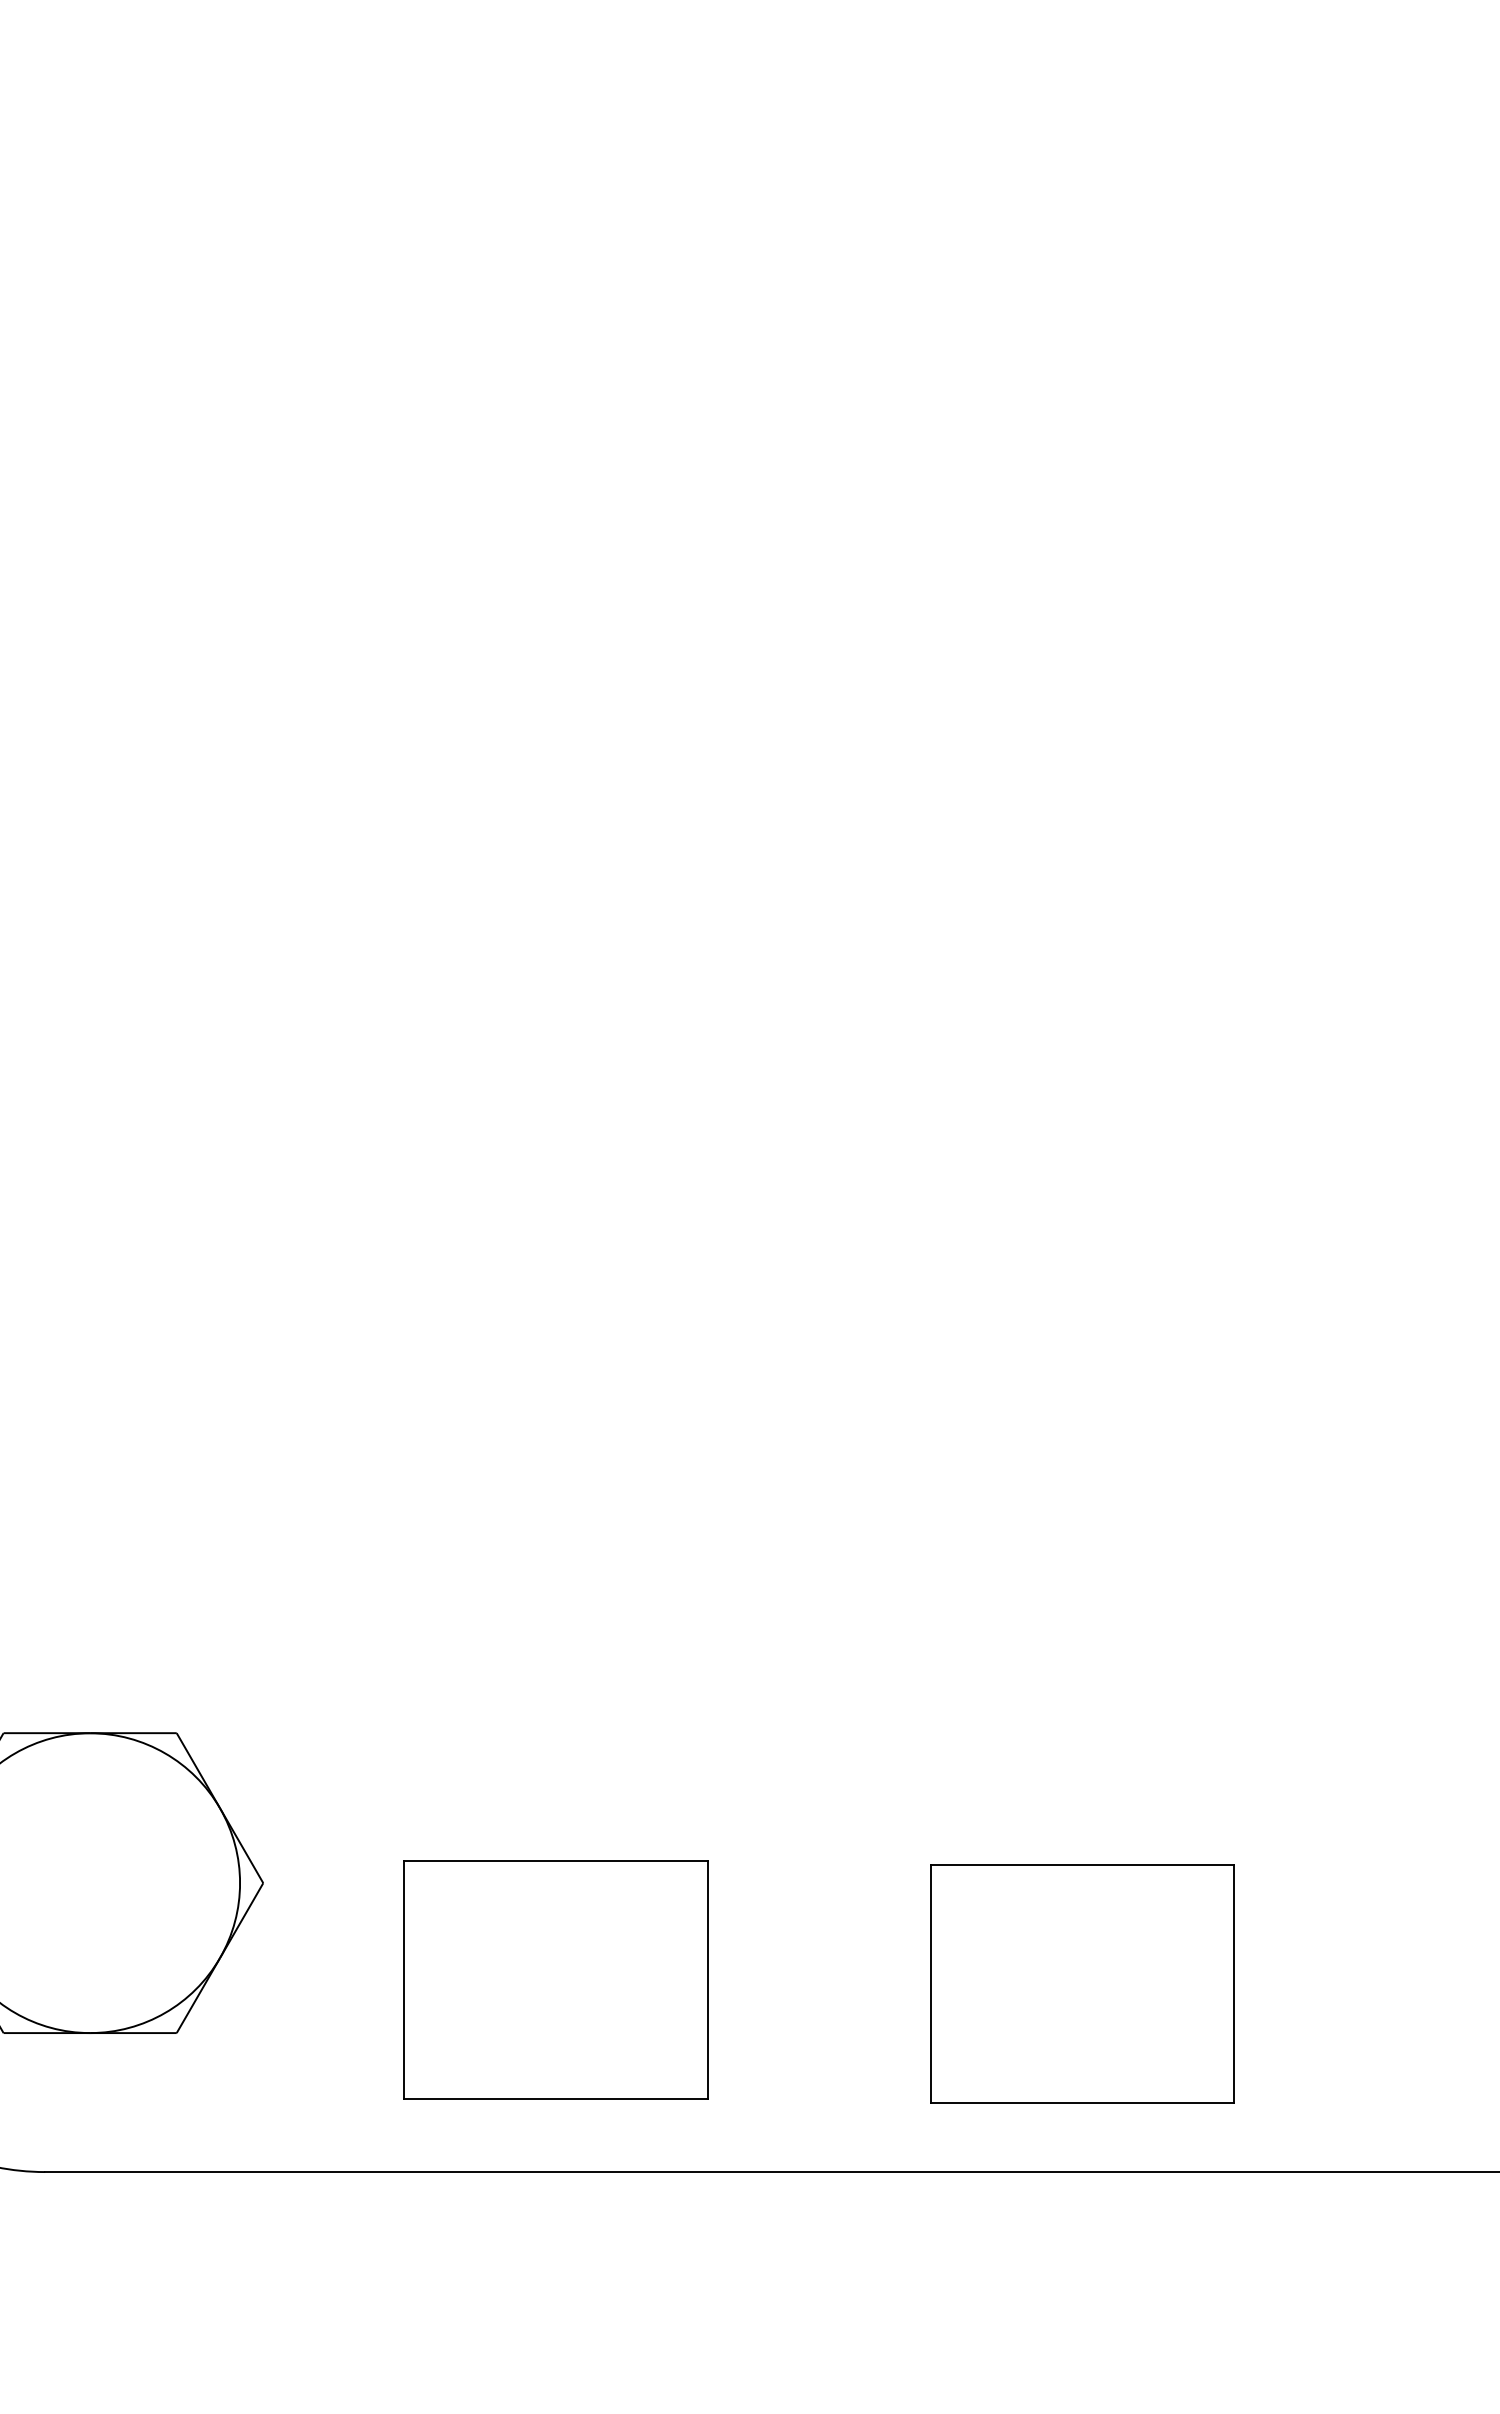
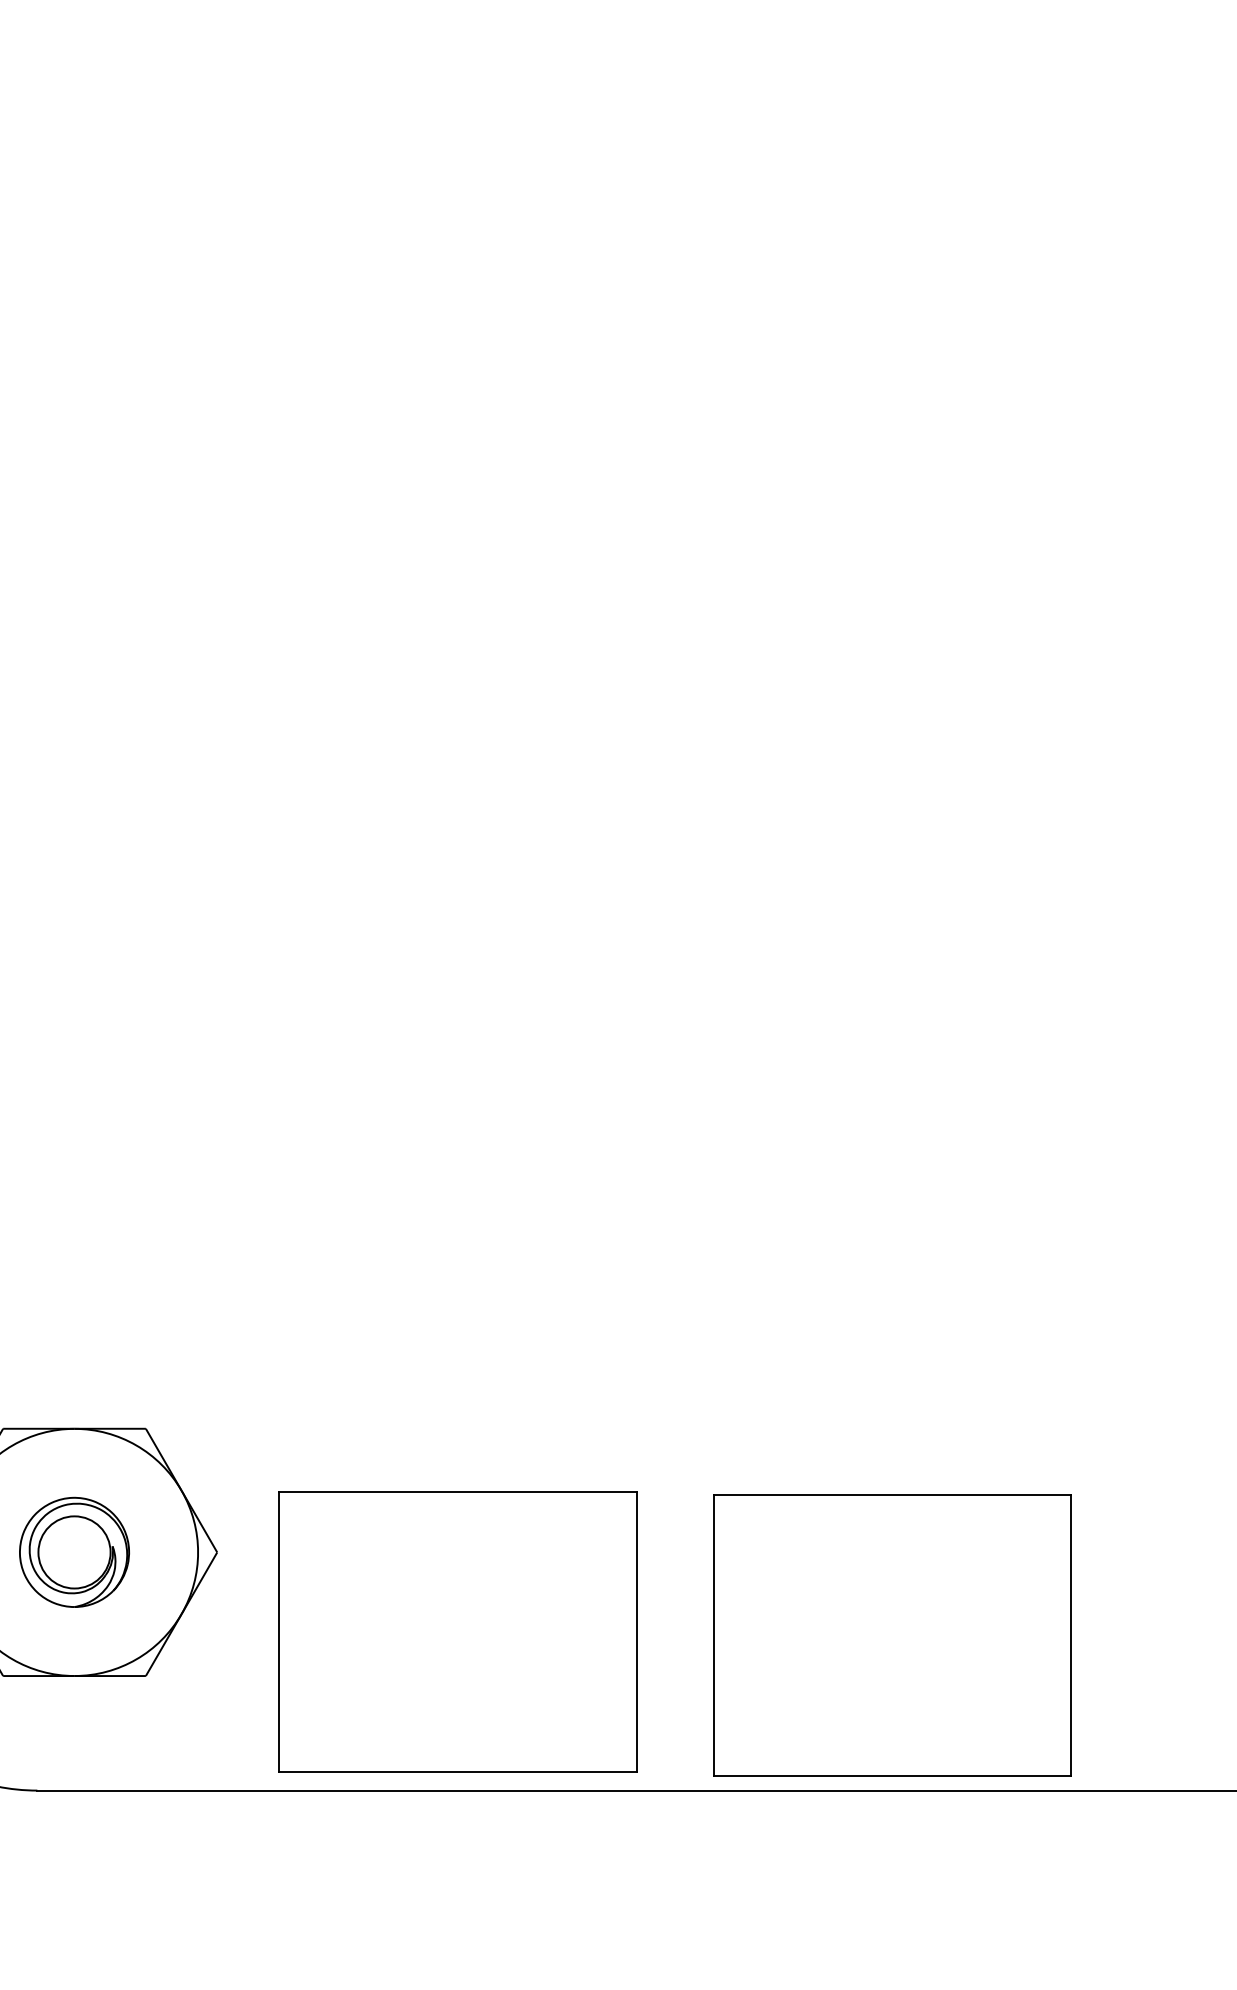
part: (90, 1883) -> (74, 1552), added
part: (555, 1979) -> (458, 1631), size x1.43
part: (1082, 1983) -> (892, 1635), size x1.43

